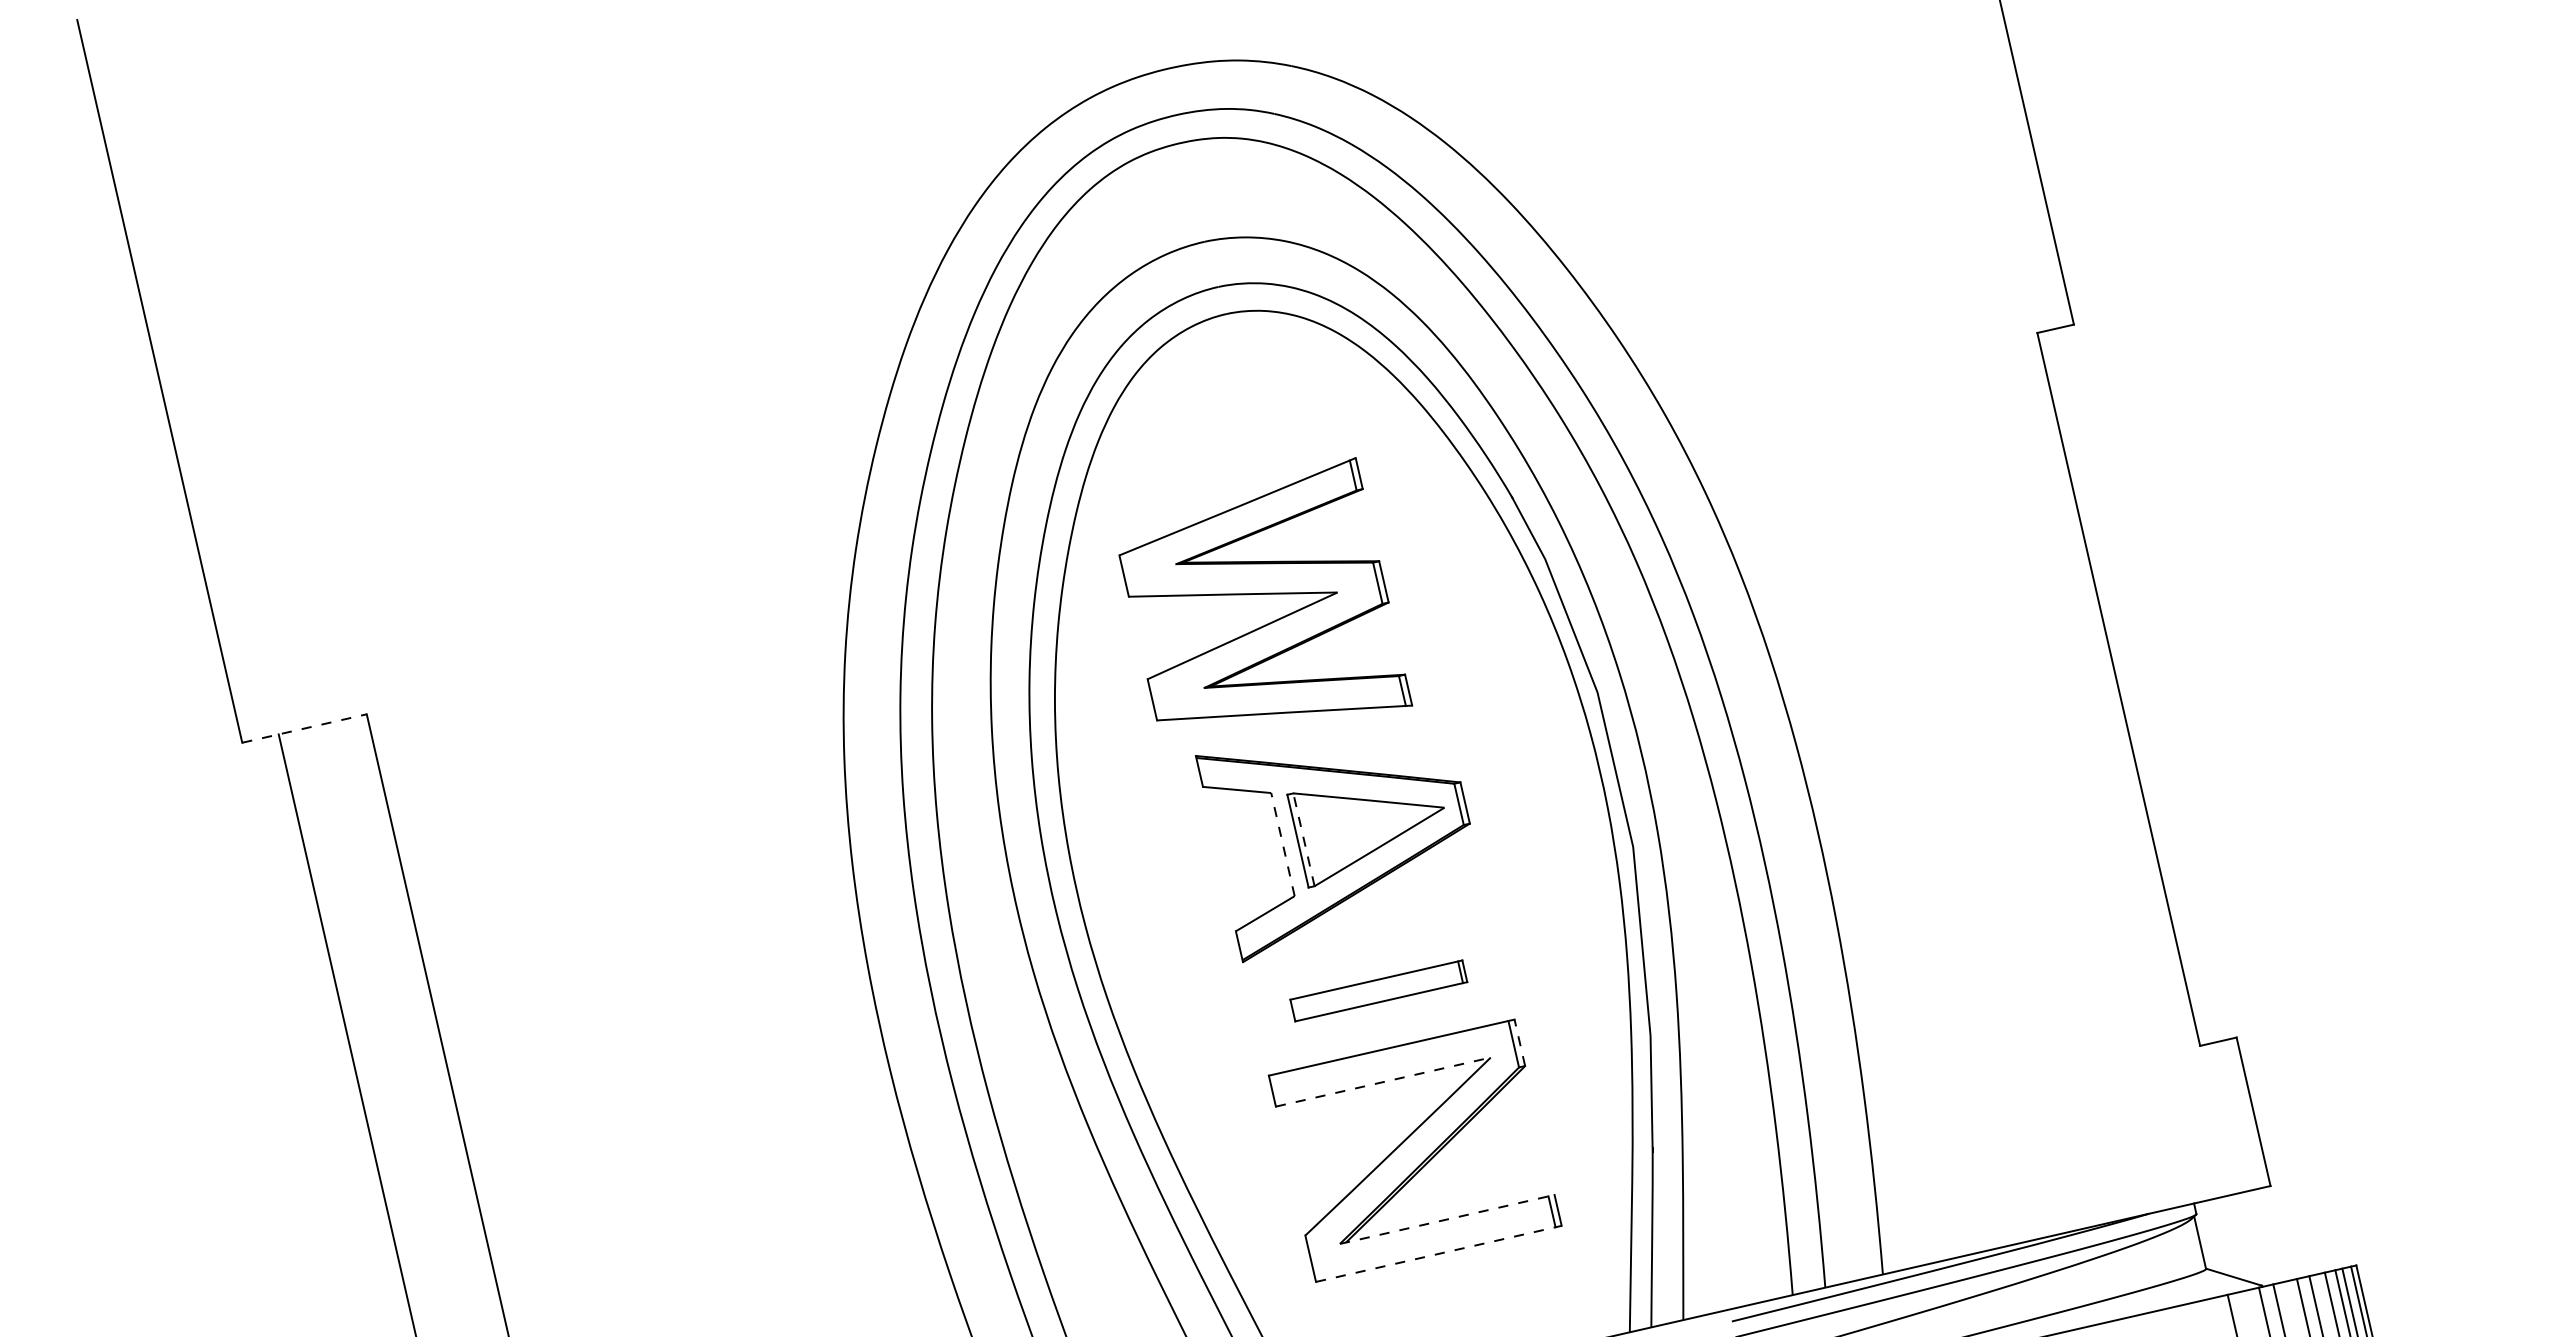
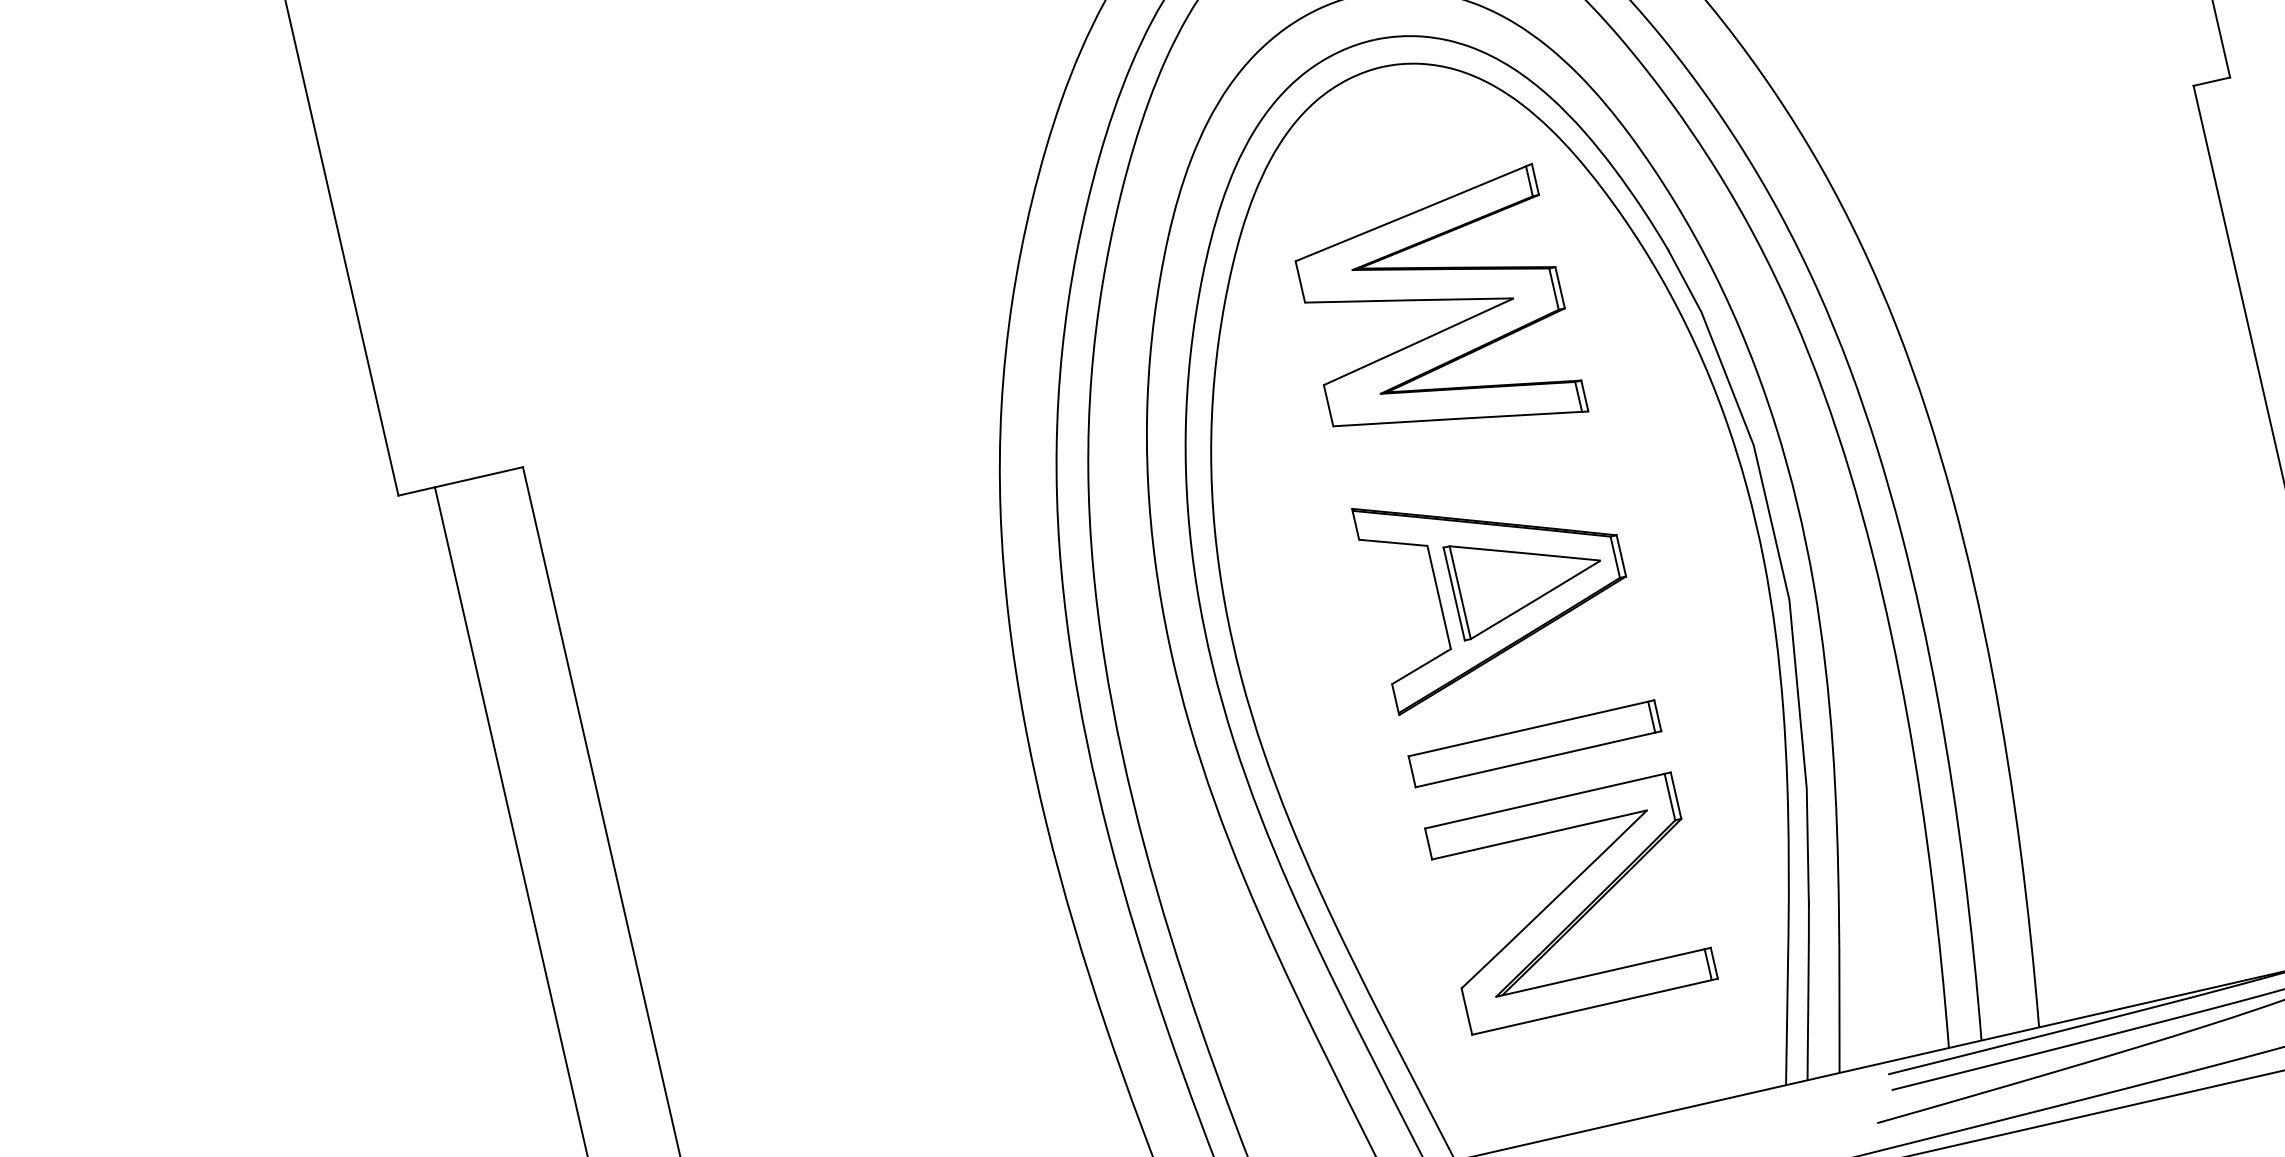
part: (1265, 589) -> (1441, 295), moved
line: (304, 728) -> (460, 481), dashed -> solid
line: (1303, 839) -> (1459, 592), dashed -> solid
line: (1282, 844) -> (1438, 597), dashed -> solid
part: (1378, 990) -> (1534, 743), size x1.43
line: (1519, 1042) -> (1675, 795), dashed -> solid
line: (1383, 1081) -> (1539, 834), dashed -> solid
line: (1447, 1219) -> (1603, 972), dashed -> solid
line: (1438, 1253) -> (1594, 1006), dashed -> solid

